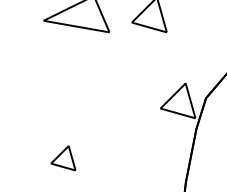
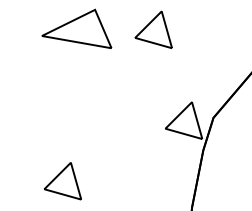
part: (63, 158) -> (62, 181), size x1.43

